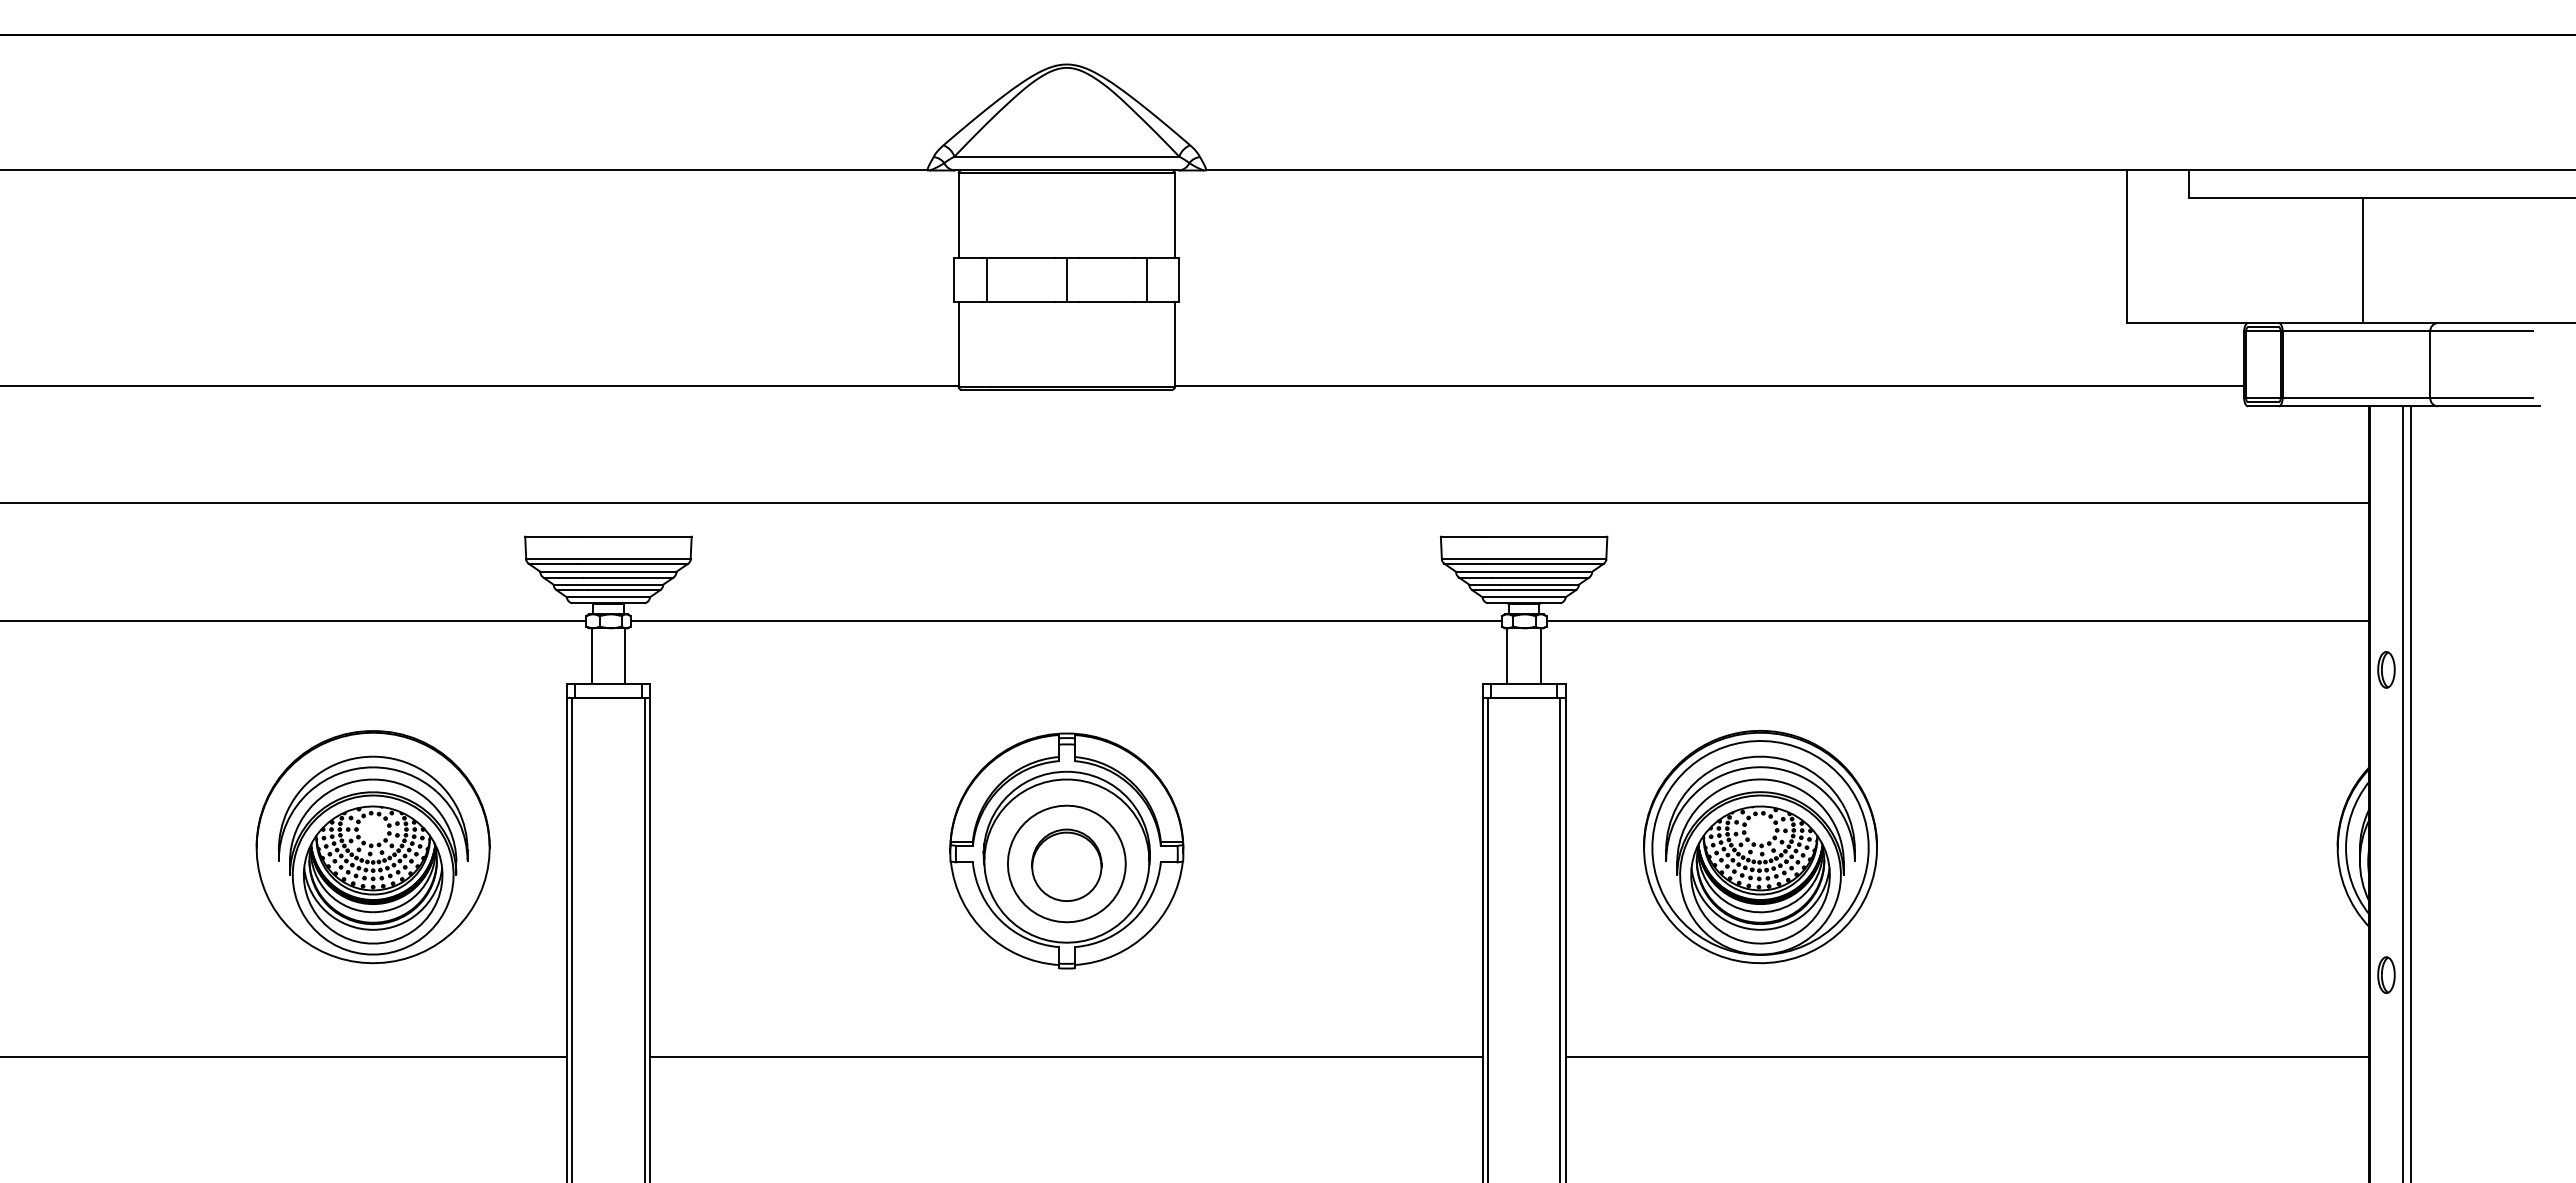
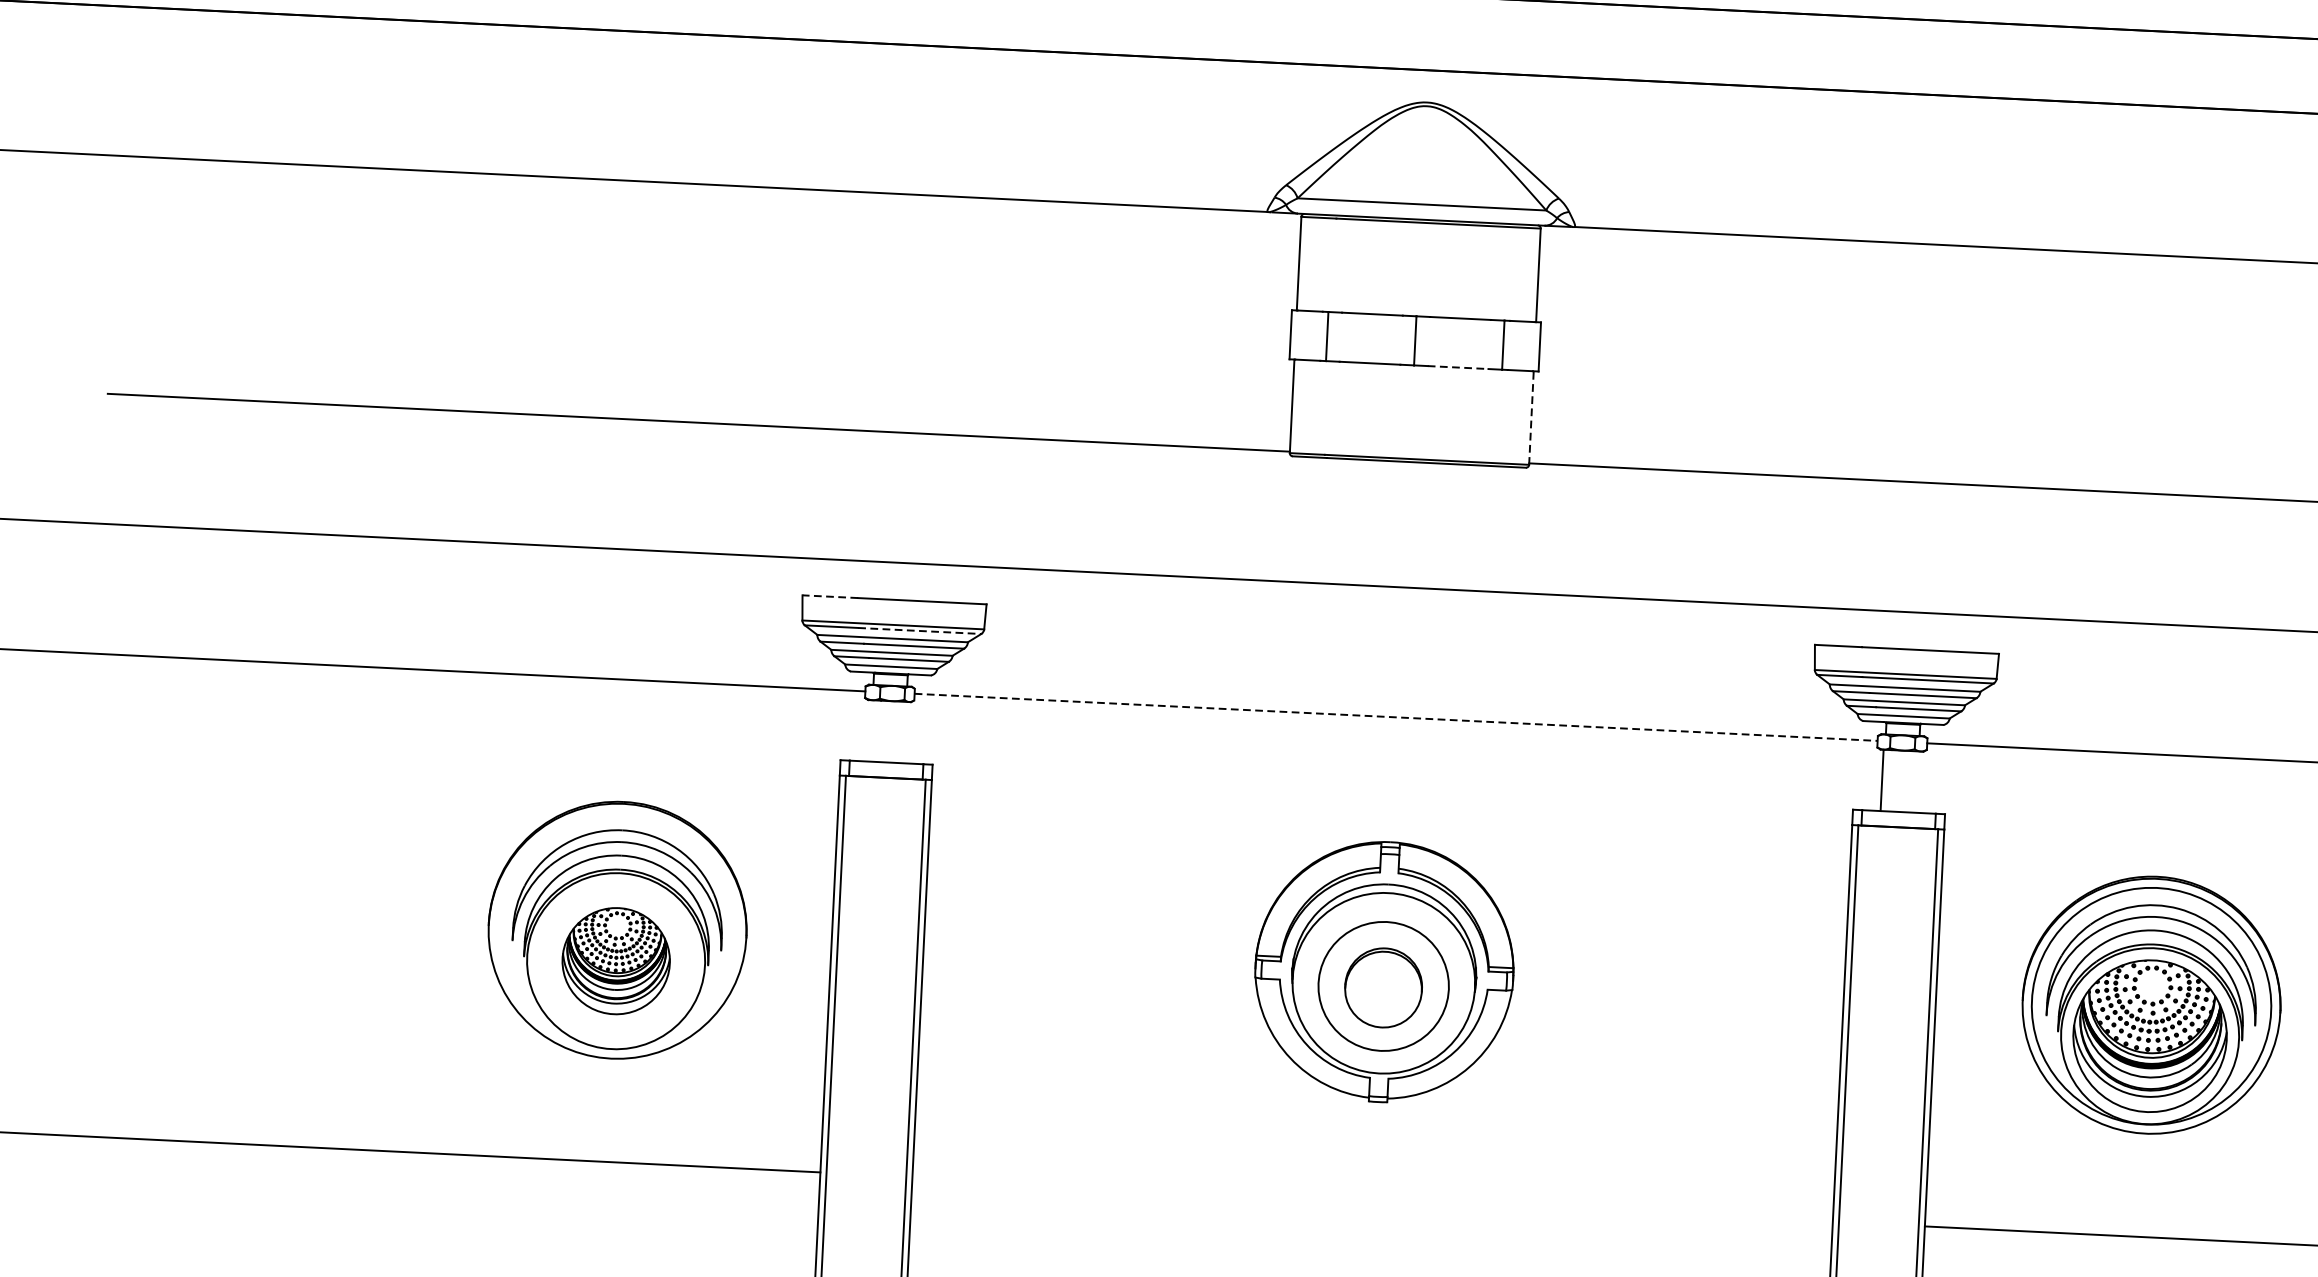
line: (1107, 302) -> (1459, 367), solid -> dashed
line: (1175, 344) -> (1531, 417), solid -> dashed
line: (549, 536) -> (829, 596), solid -> dashed
line: (632, 563) -> (919, 630), solid -> dashed
line: (1066, 620) -> (1396, 717), solid -> dashed
line: (591, 655) -> (869, 730), removed
line: (625, 655) -> (906, 732), removed
line: (1540, 655) -> (1918, 781), removed
part: (373, 874) -> (616, 960), size x0.7
line: (1066, 1056) -> (1372, 1199), removed

